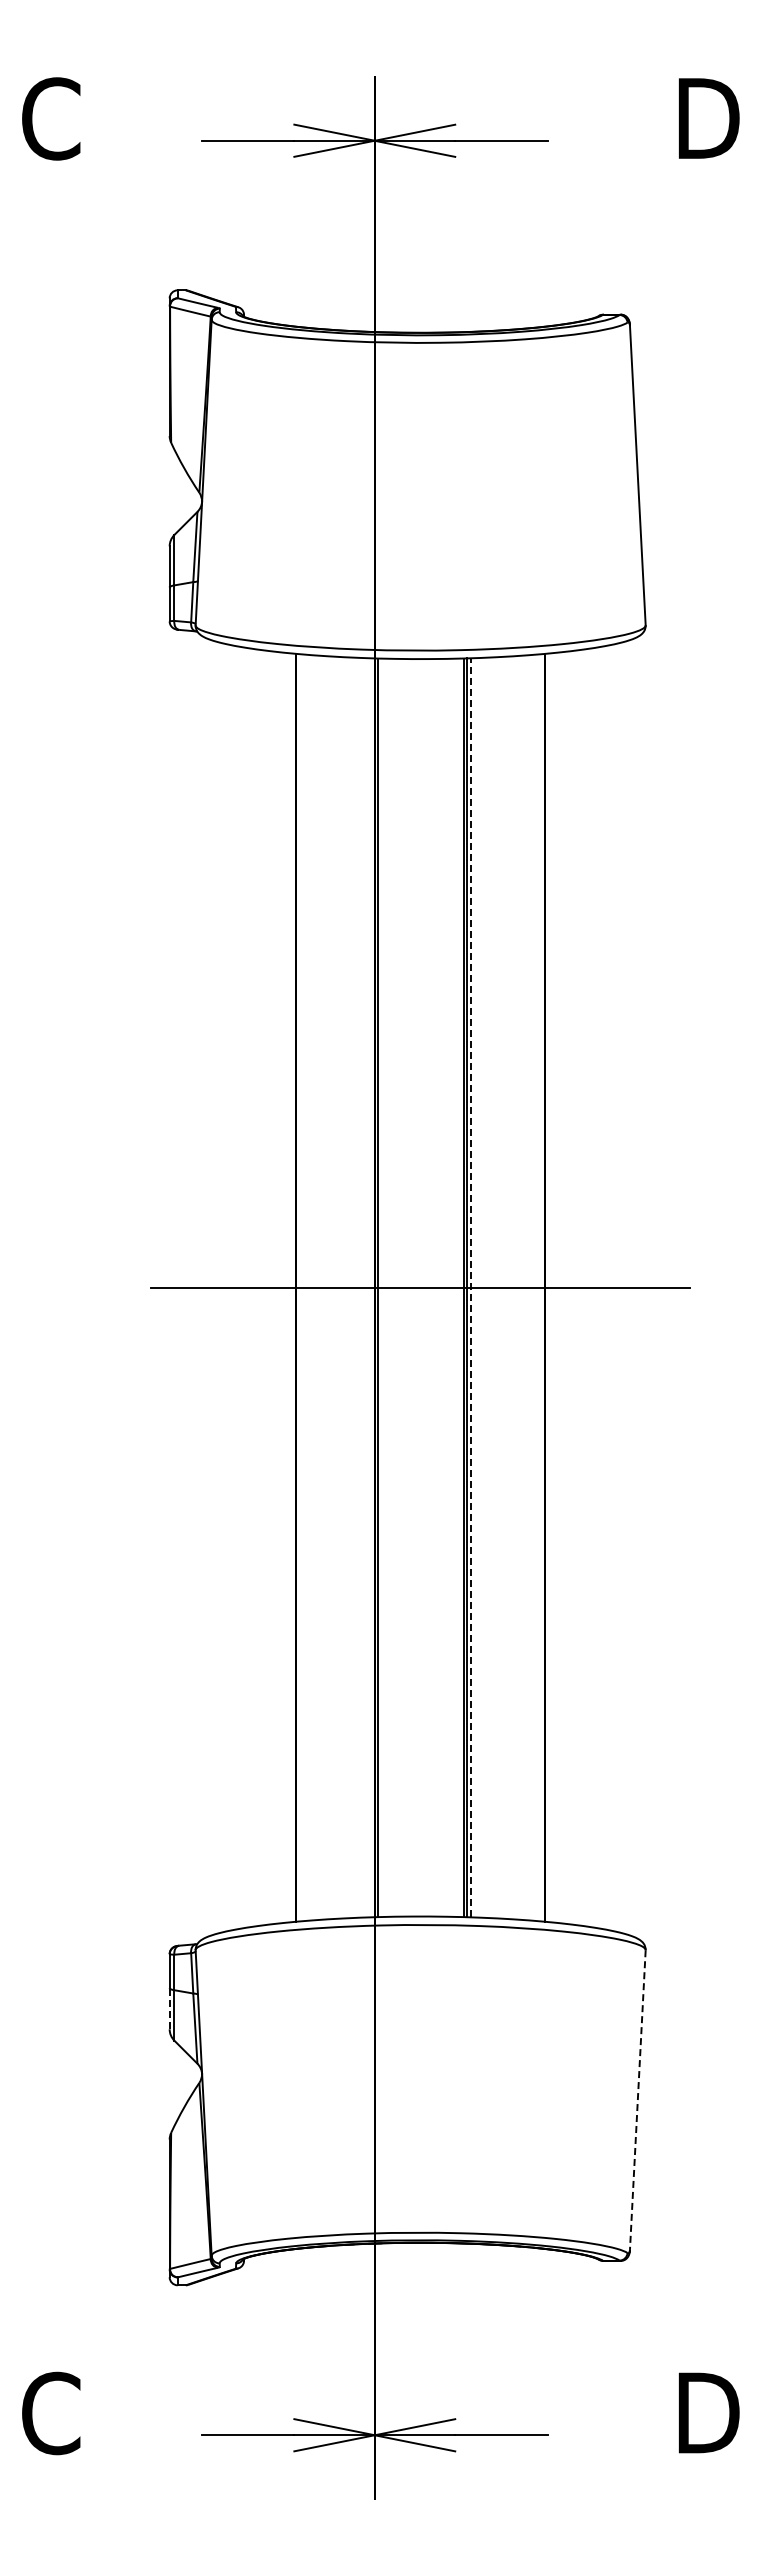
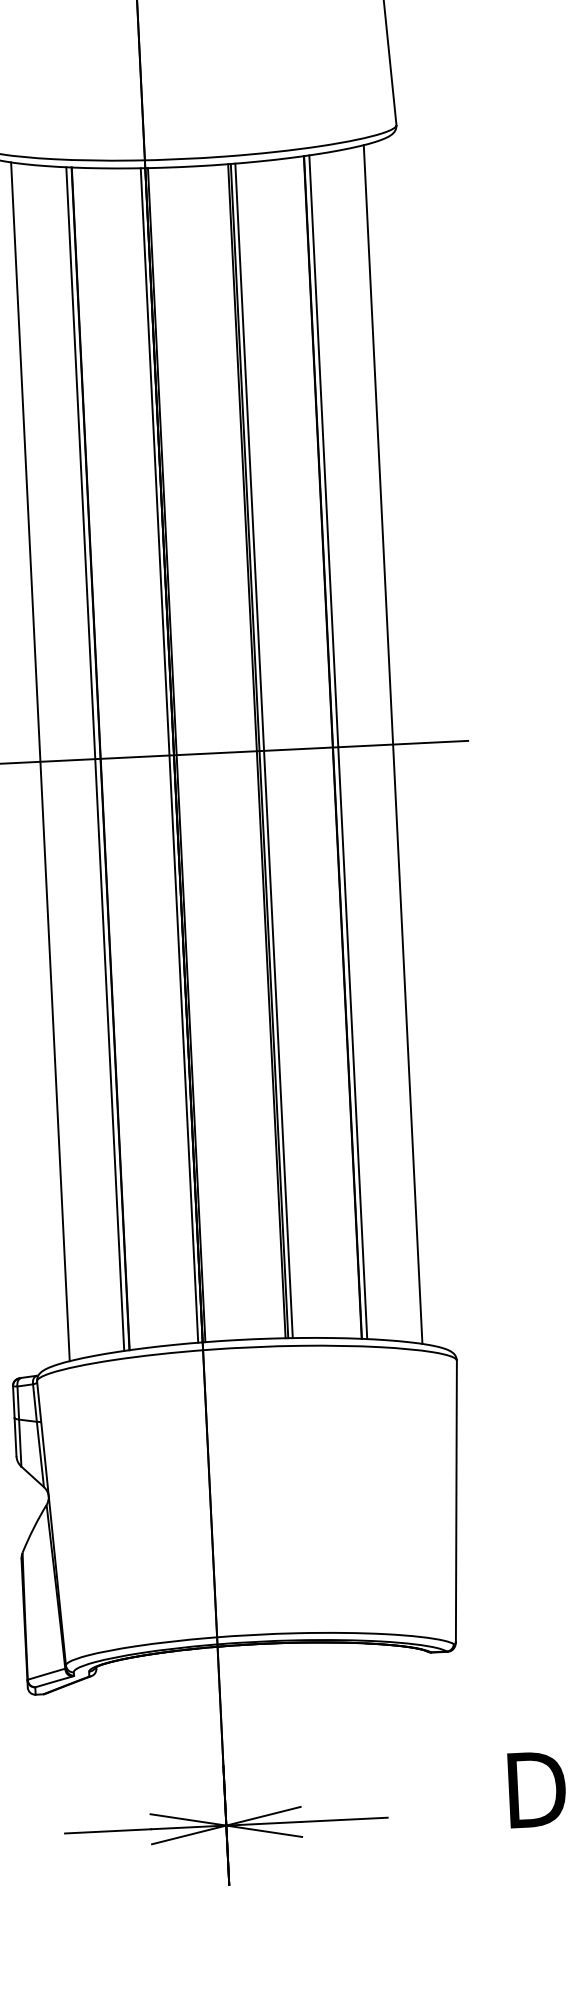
line: (231, 1287) -> (40, 761), added
line: (290, 1287) -> (95, 758), added
line: (369, 1287) -> (169, 755), added
line: (471, 1287) -> (264, 750), dashed -> solid
line: (550, 1287) -> (337, 746), added
line: (609, 1287) -> (392, 744), added
line: (169, 2008) -> (15, 1436), dashed -> solid
line: (637, 2100) -> (456, 1501), dashed -> solid

